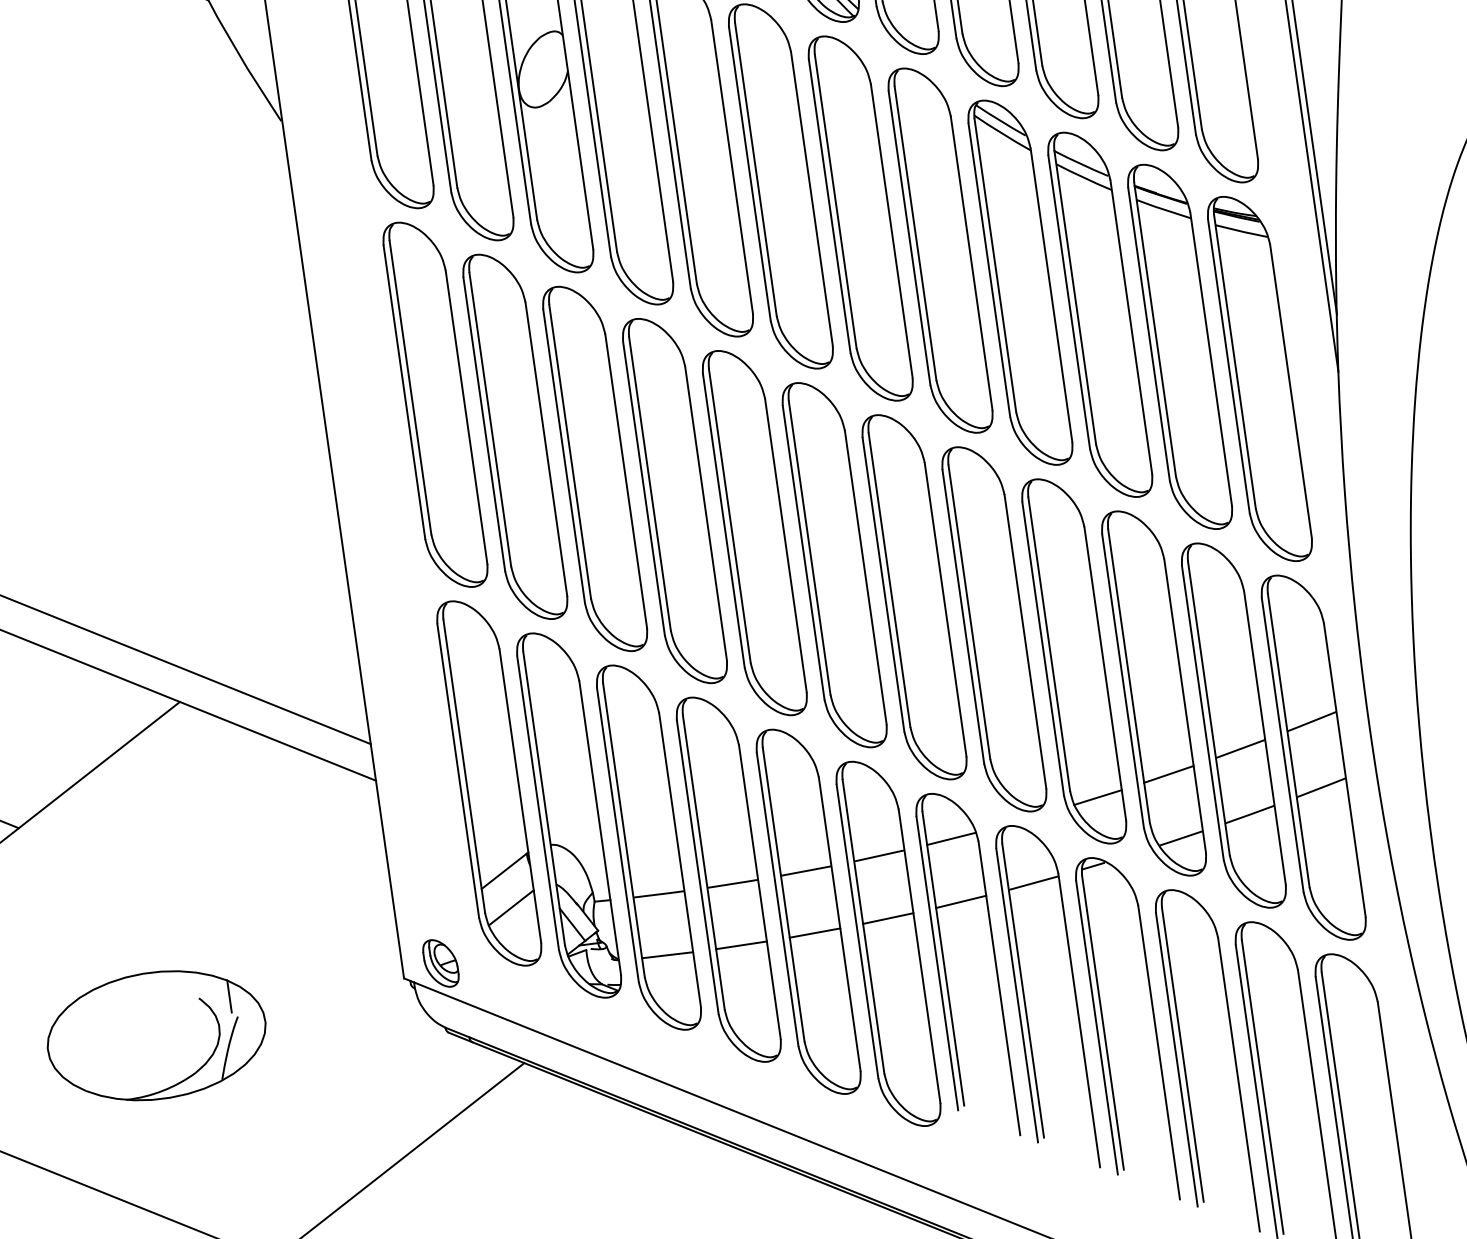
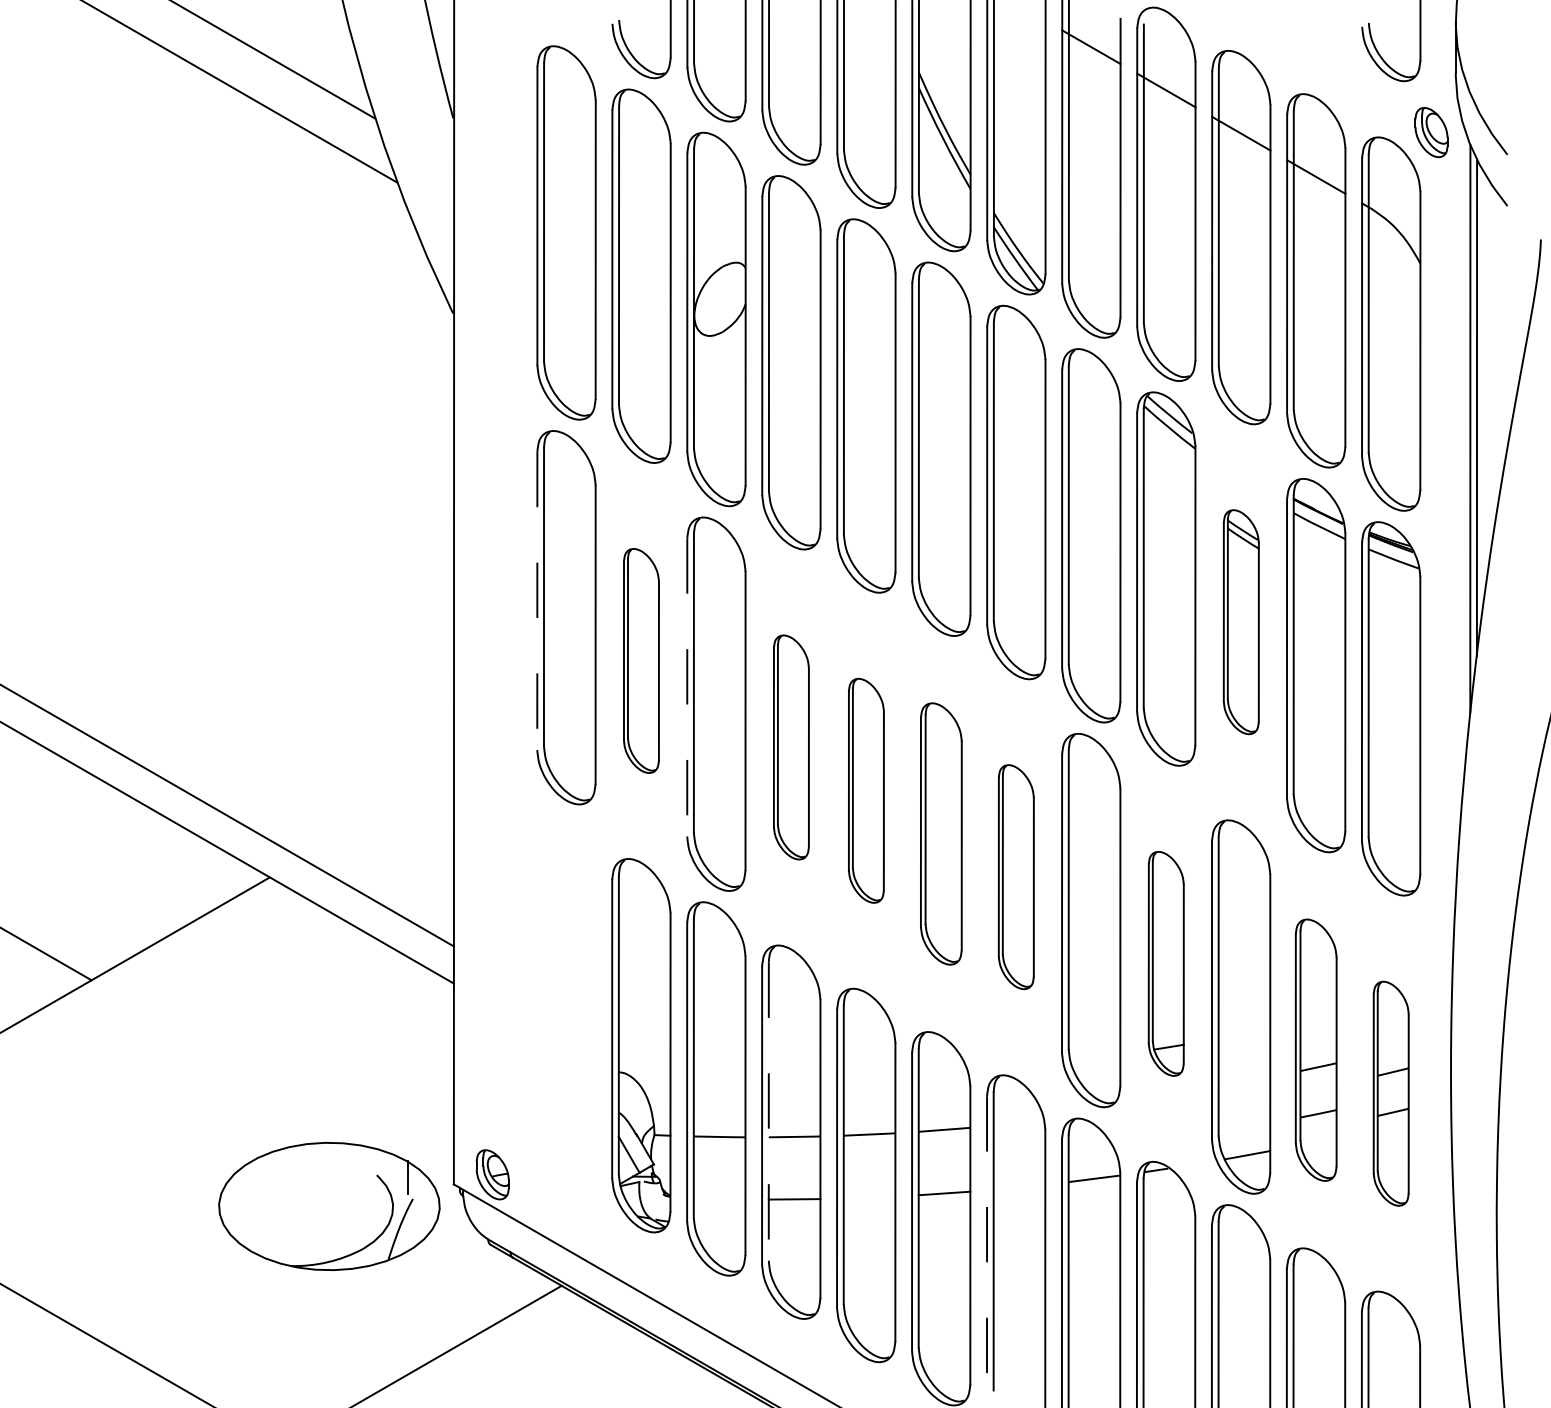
part: (1100, 313) -> (1241, 621), size x0.6
line: (404, 392) -> (537, 601), solid -> dashed
part: (515, 436) -> (641, 660), size x0.6
line: (564, 456) -> (687, 687), solid -> dashed
part: (675, 501) -> (791, 747), size x0.6
part: (754, 532) -> (866, 790), size x0.6
part: (834, 564) -> (941, 833), size x0.7
part: (914, 596) -> (1016, 876), size x0.6
part: (1074, 661) -> (1166, 963), size x0.6
part: (1234, 724) -> (1316, 1049), size x0.7
part: (1314, 757) -> (1391, 1093), size x0.6
line: (1168, 774) -> (1244, 1089), removed
part: (489, 783) -> (566, 1002), removed
line: (951, 838) -> (1018, 1122), removed
line: (703, 863) -> (768, 1112), solid -> dashed
line: (961, 901) -> (1019, 1186), removed
line: (814, 933) -> (869, 1197), removed
line: (667, 955) -> (719, 1198), removed
line: (937, 963) -> (987, 1245), solid -> dashed
part: (156, 1035) -> (329, 1206), moved

